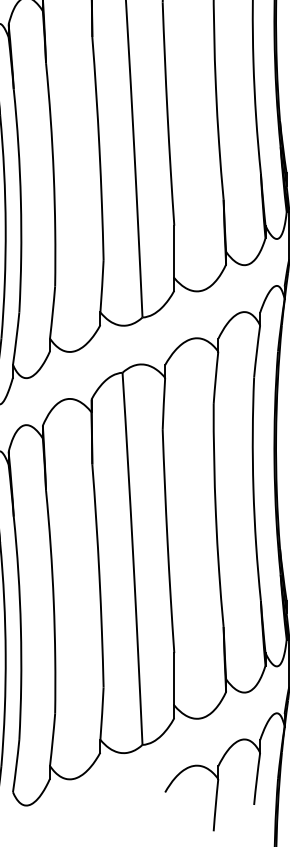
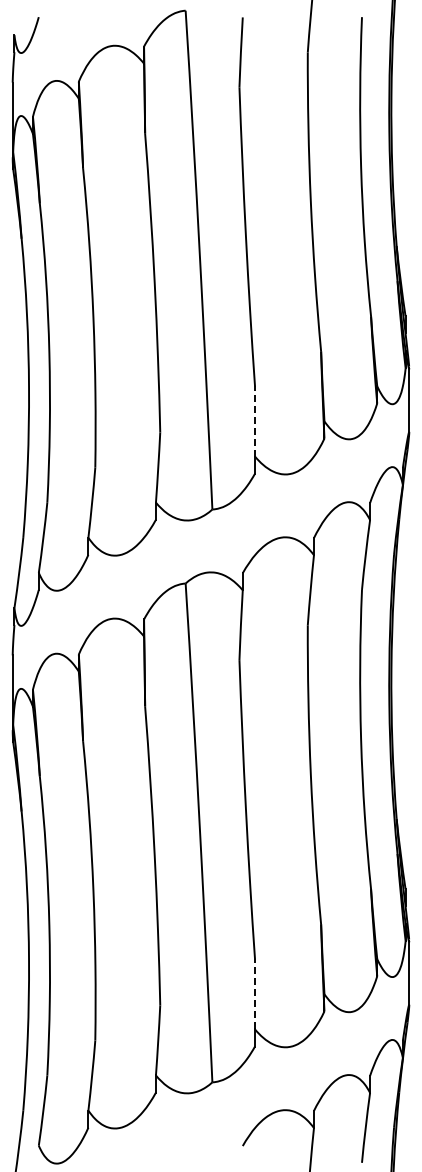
line: (174, 251) -> (255, 421), solid -> dashed
line: (174, 678) -> (255, 993), solid -> dashed

